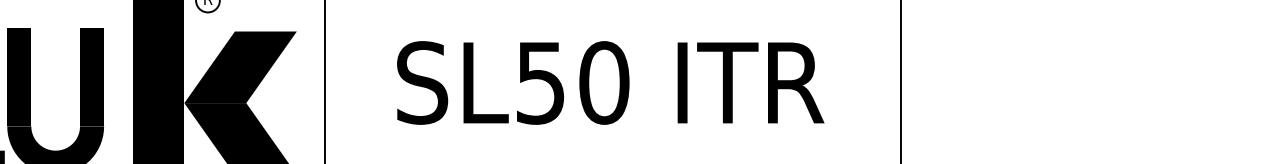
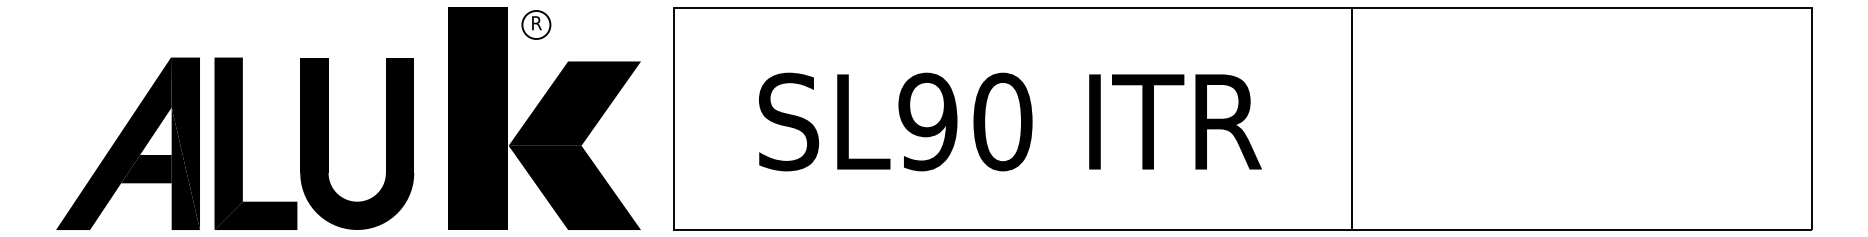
text: (540, 82) -> (927, 121), SL50 -> SL90

